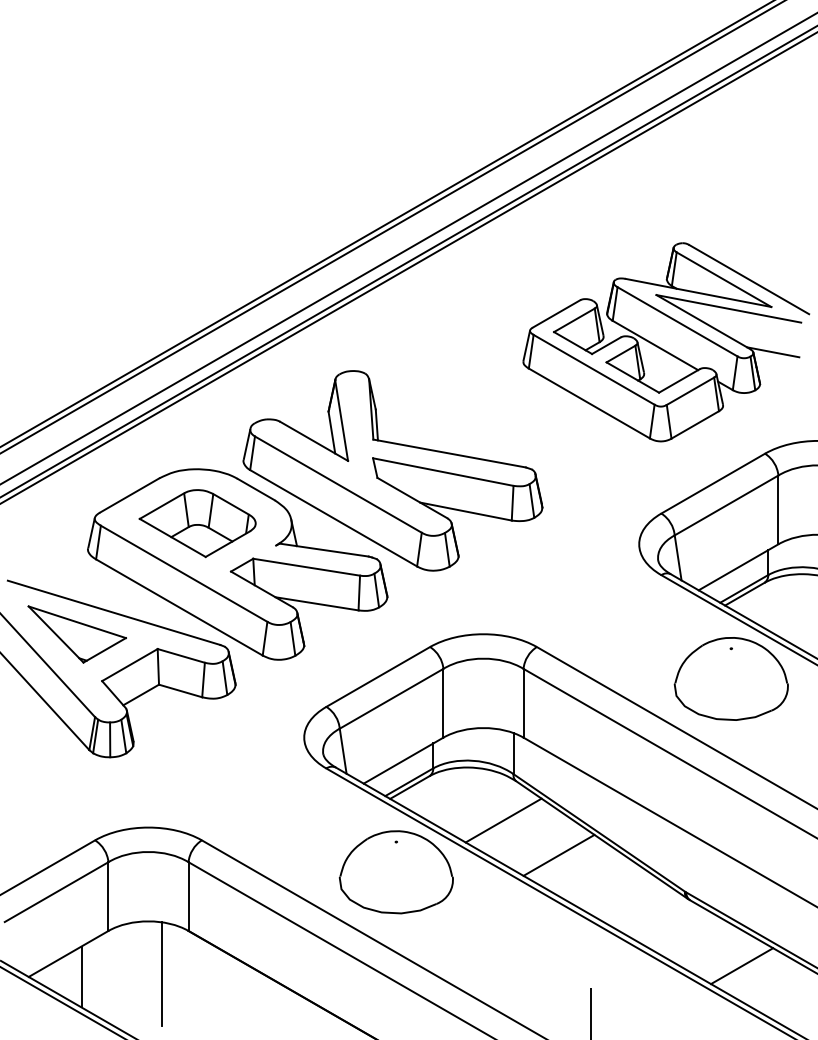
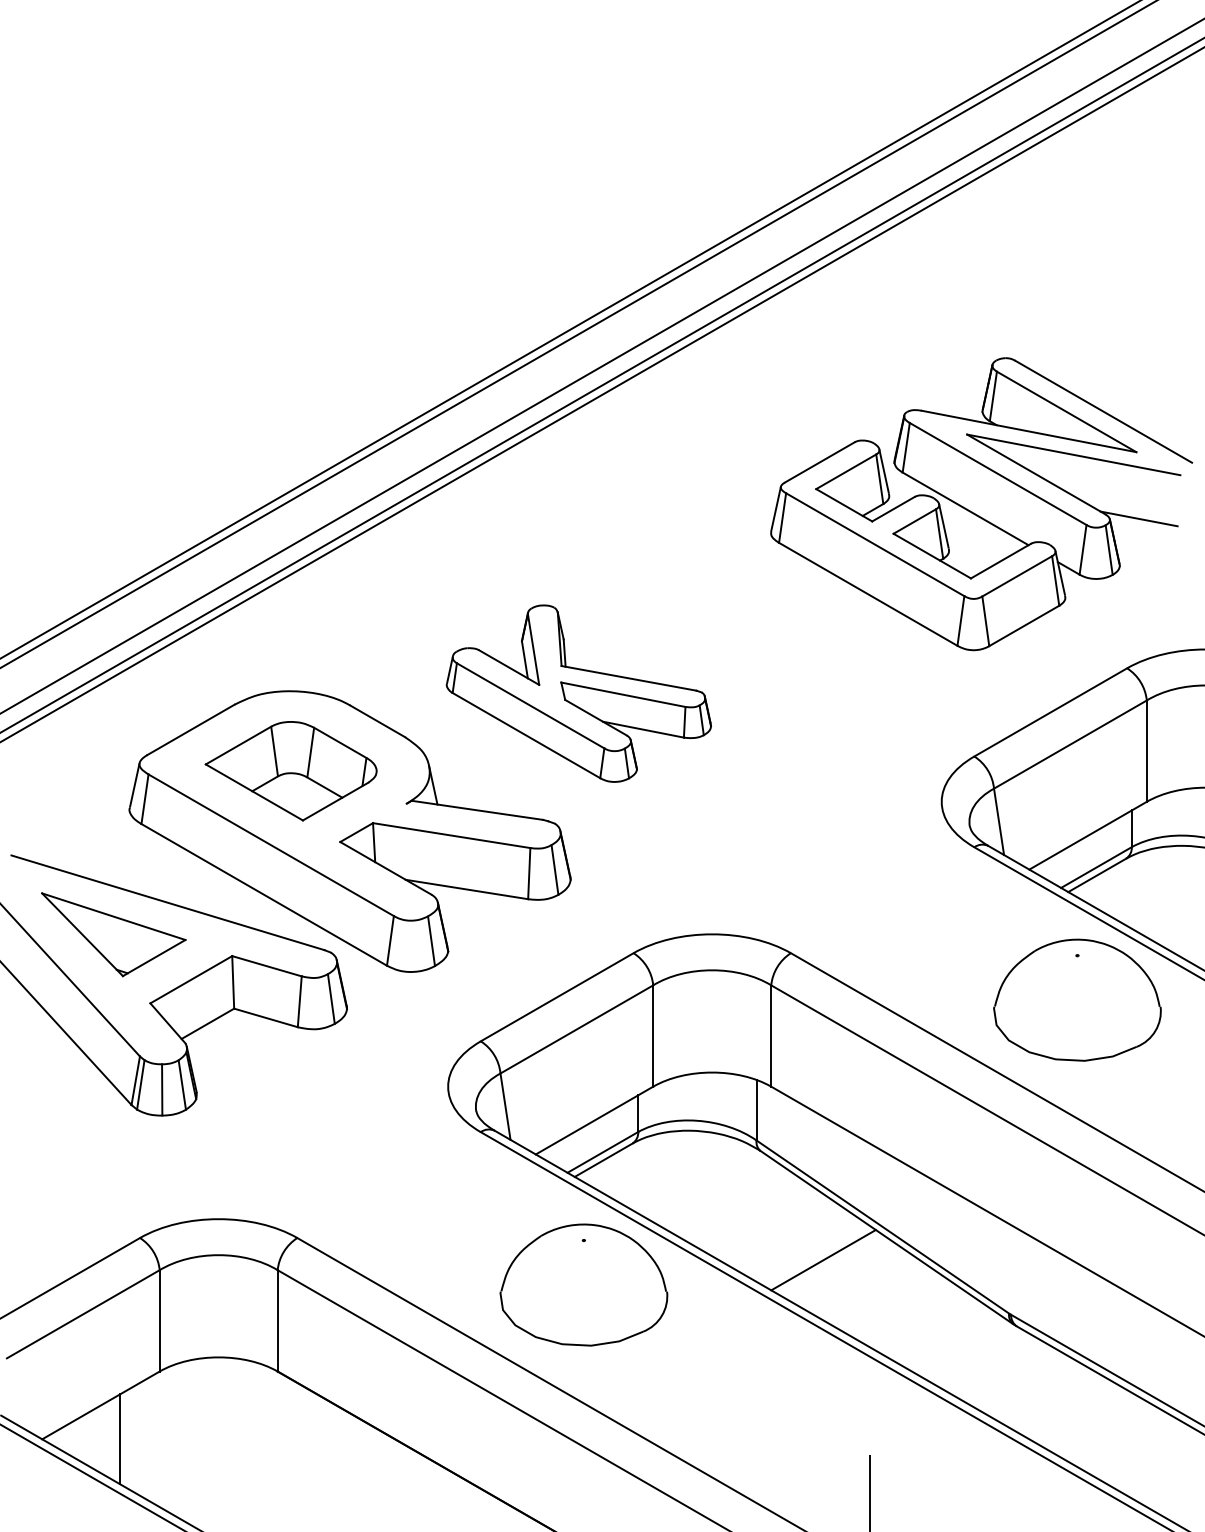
part: (392, 470) -> (578, 693), size x0.6
line: (503, 820) -> (741, 1208), removed
line: (742, 966) -> (1093, 1423), removed
line: (161, 973) -> (237, 1434), removed

